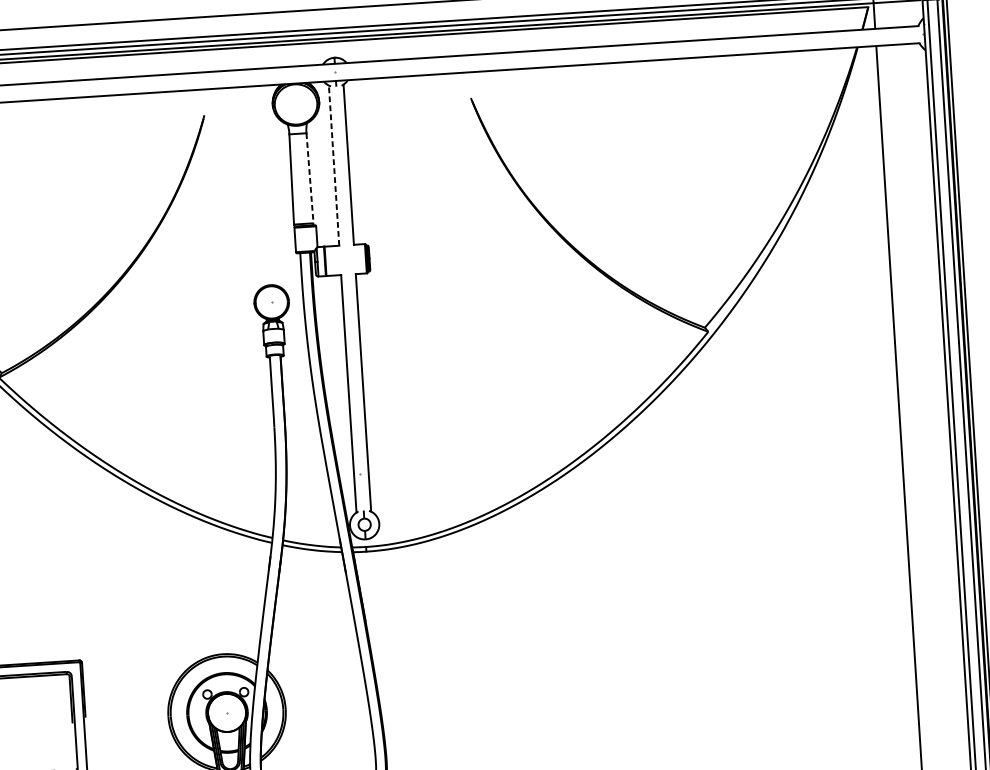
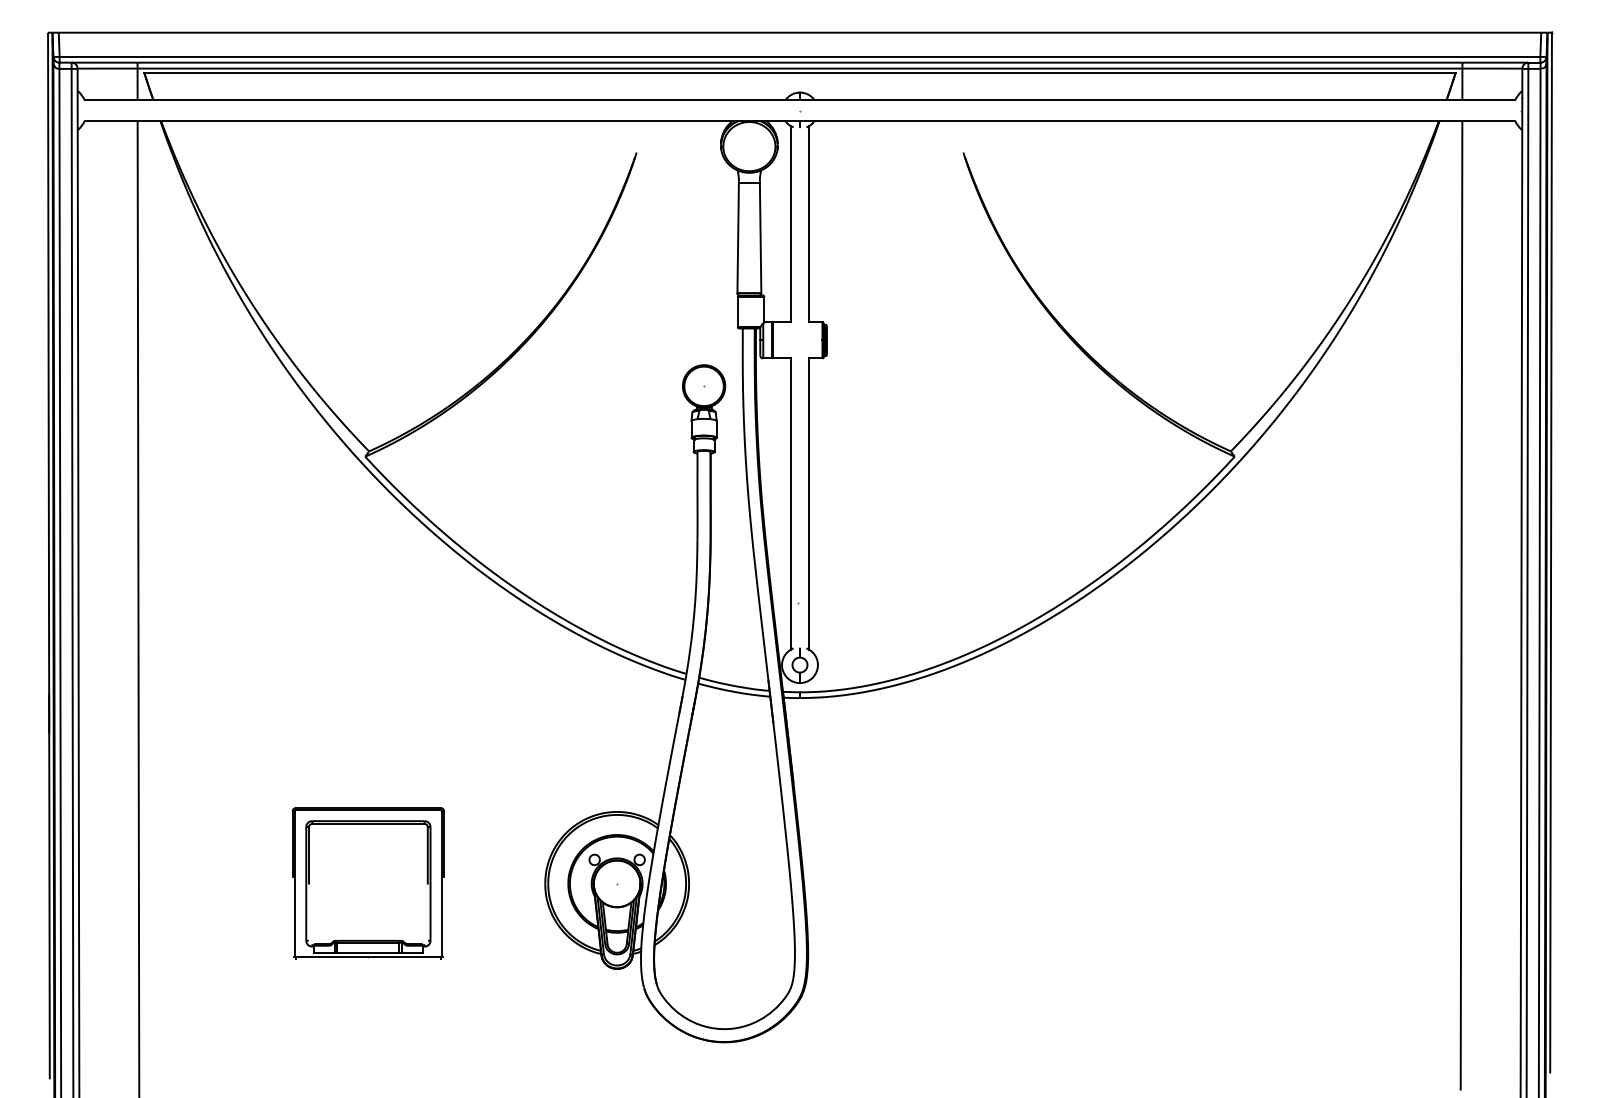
line: (334, 164) -> (791, 223), dashed -> solid
line: (309, 178) -> (760, 238), dashed -> solid

